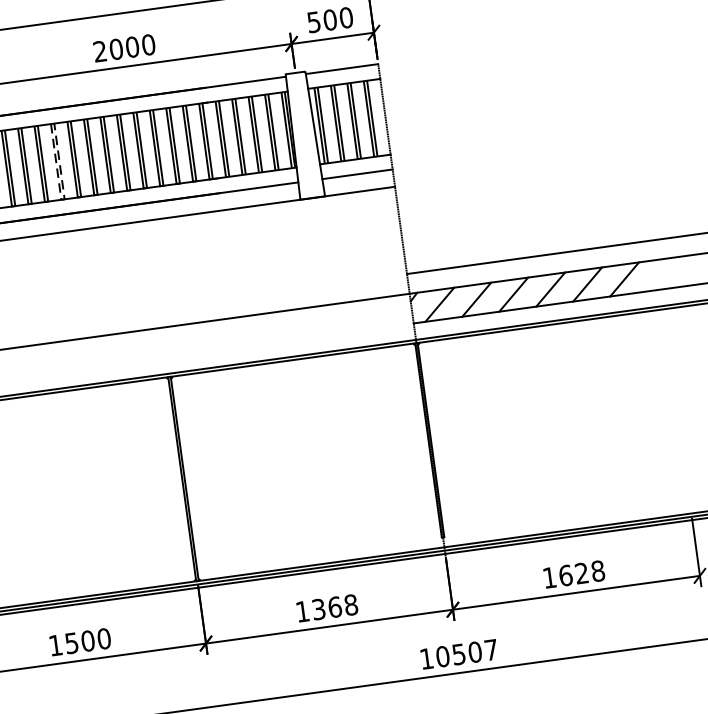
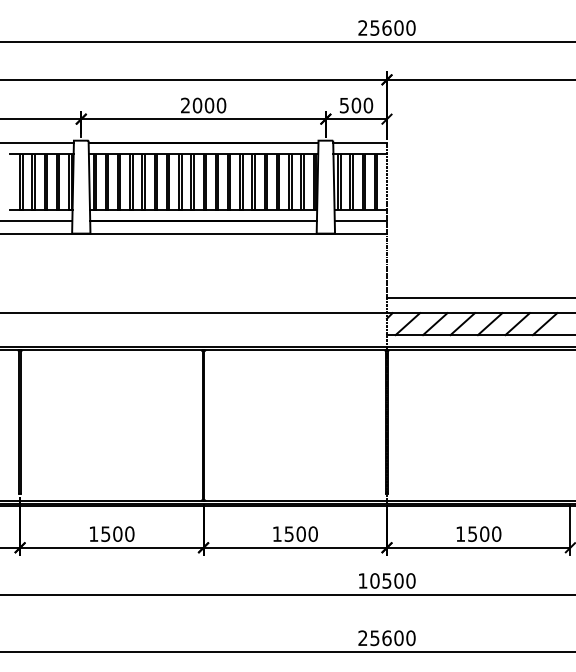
line: (64, 199) -> (144, 209), dashed -> solid
text: (581, 572) -> (484, 533), 1628 -> 1500
text: (335, 606) -> (301, 533), 1368 -> 1500
text: (490, 649) -> (410, 580), 10507 -> 10500

